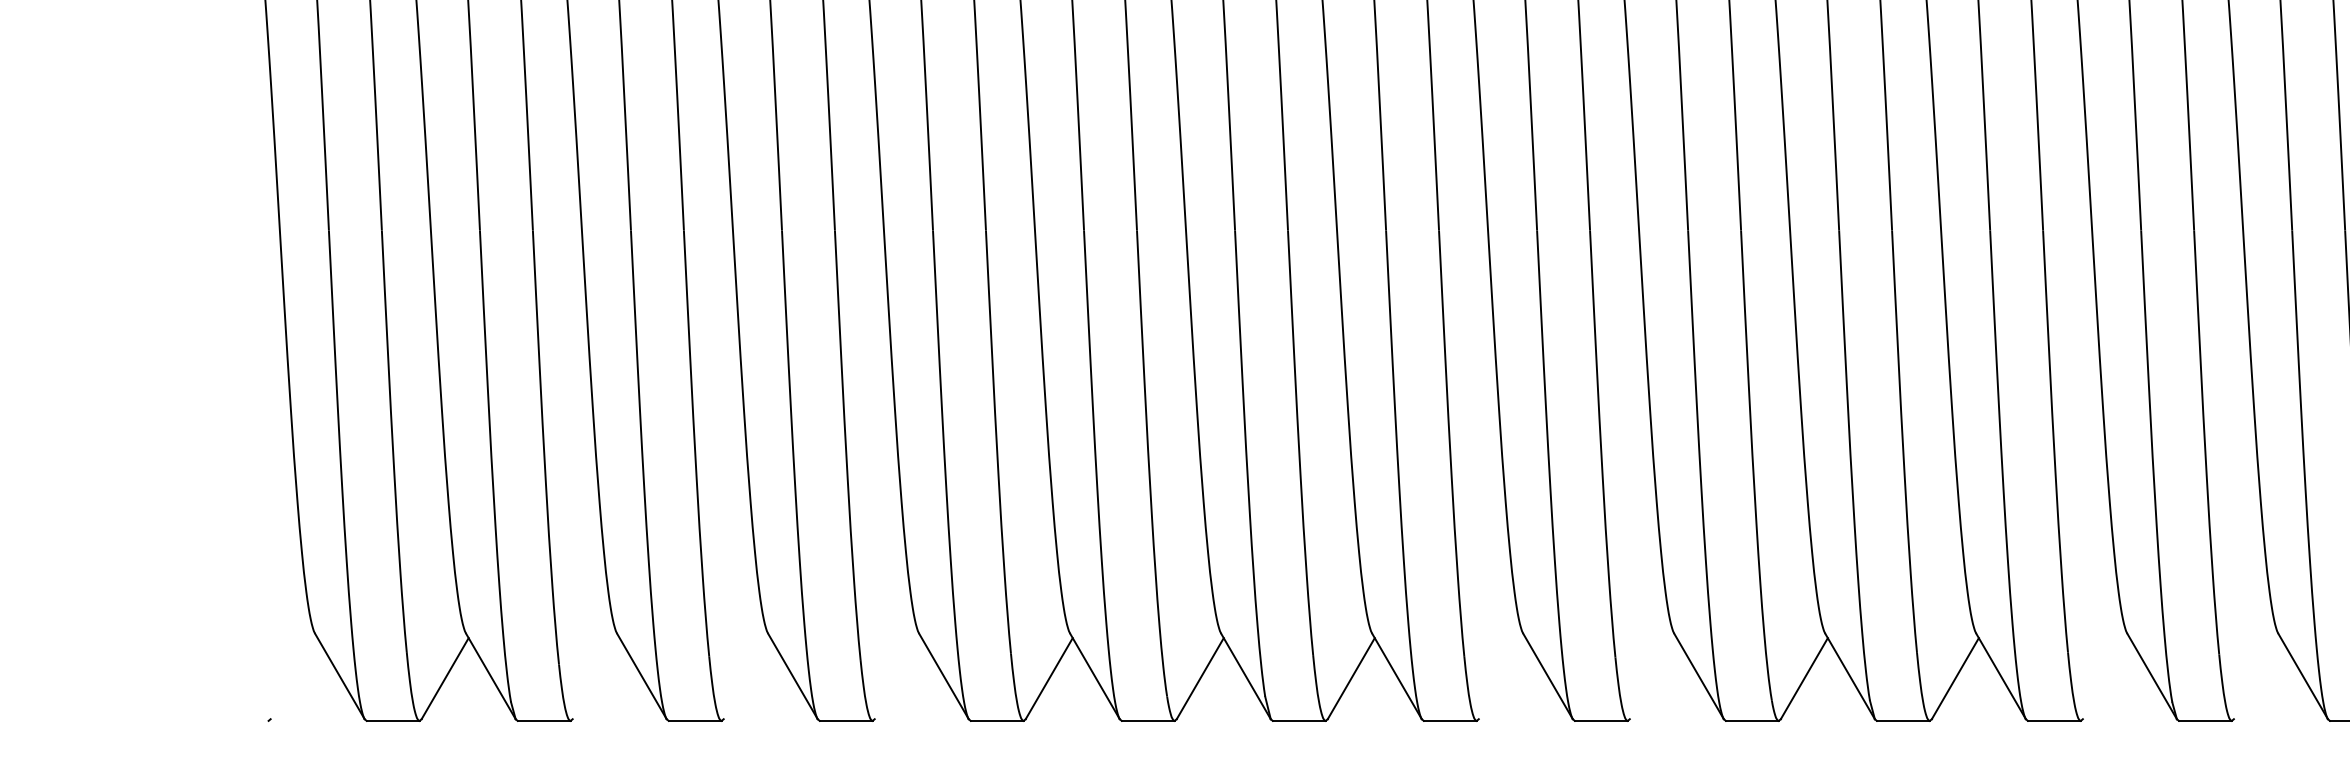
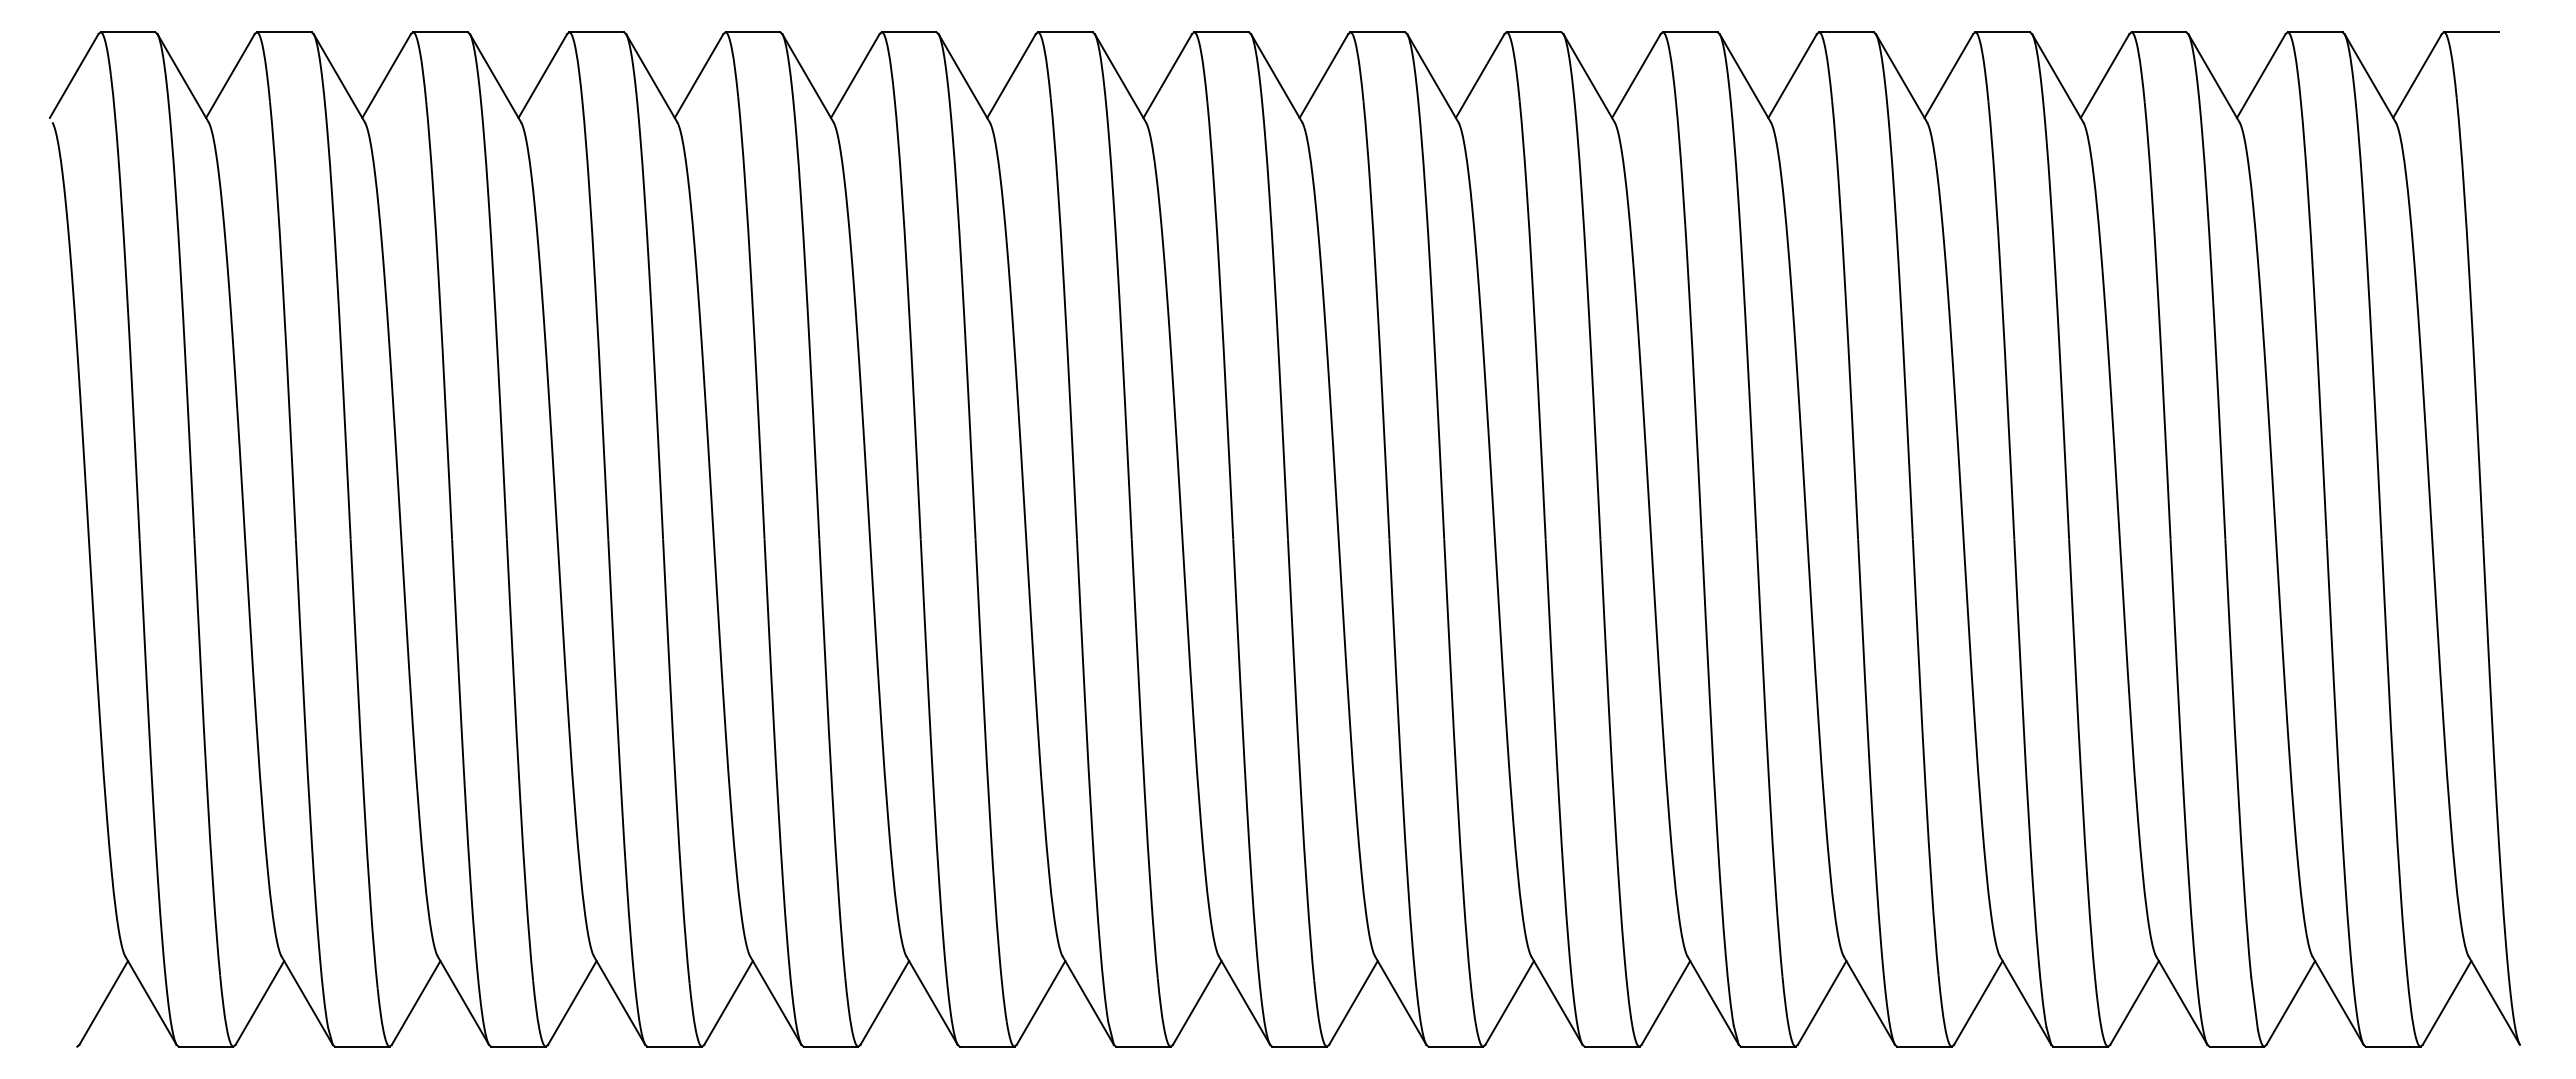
line: (293, 678) -> (103, 1002), added
line: (595, 678) -> (415, 1002), added
line: (747, 678) -> (572, 1002), added
line: (898, 678) -> (728, 1002), added
line: (1502, 678) -> (1353, 1002), added
line: (1653, 678) -> (1509, 1002), added
line: (2106, 678) -> (1978, 1002), added
line: (2257, 678) -> (2134, 1002), added

